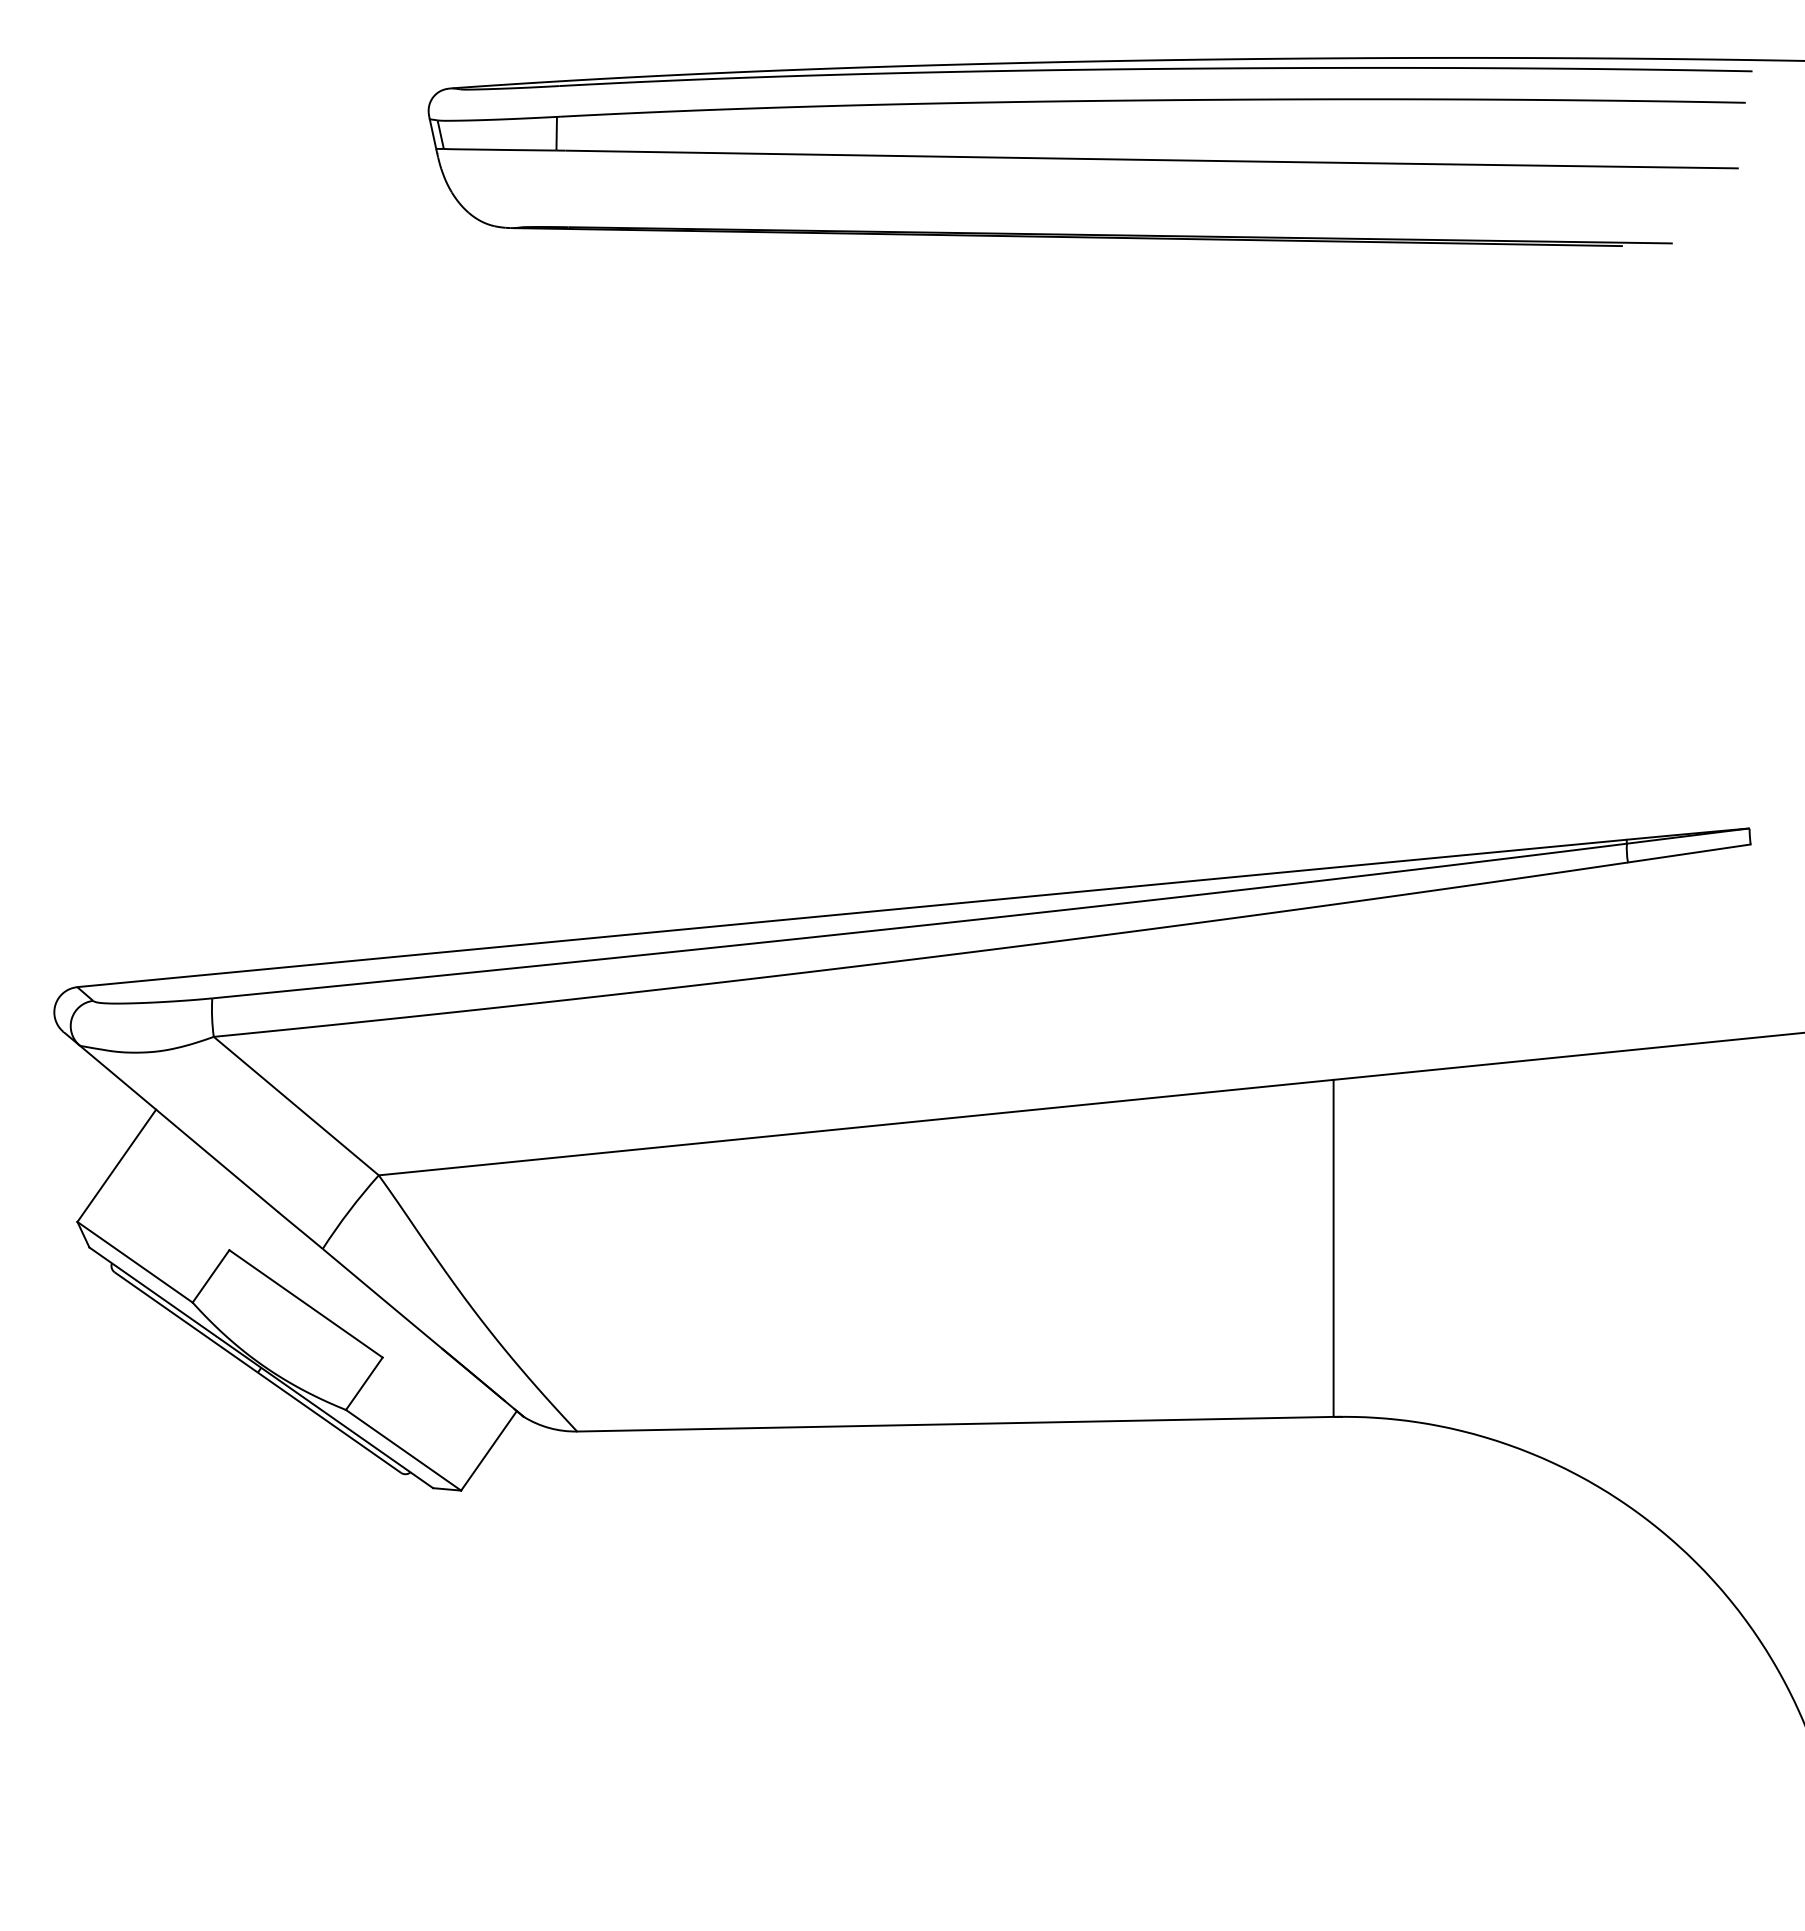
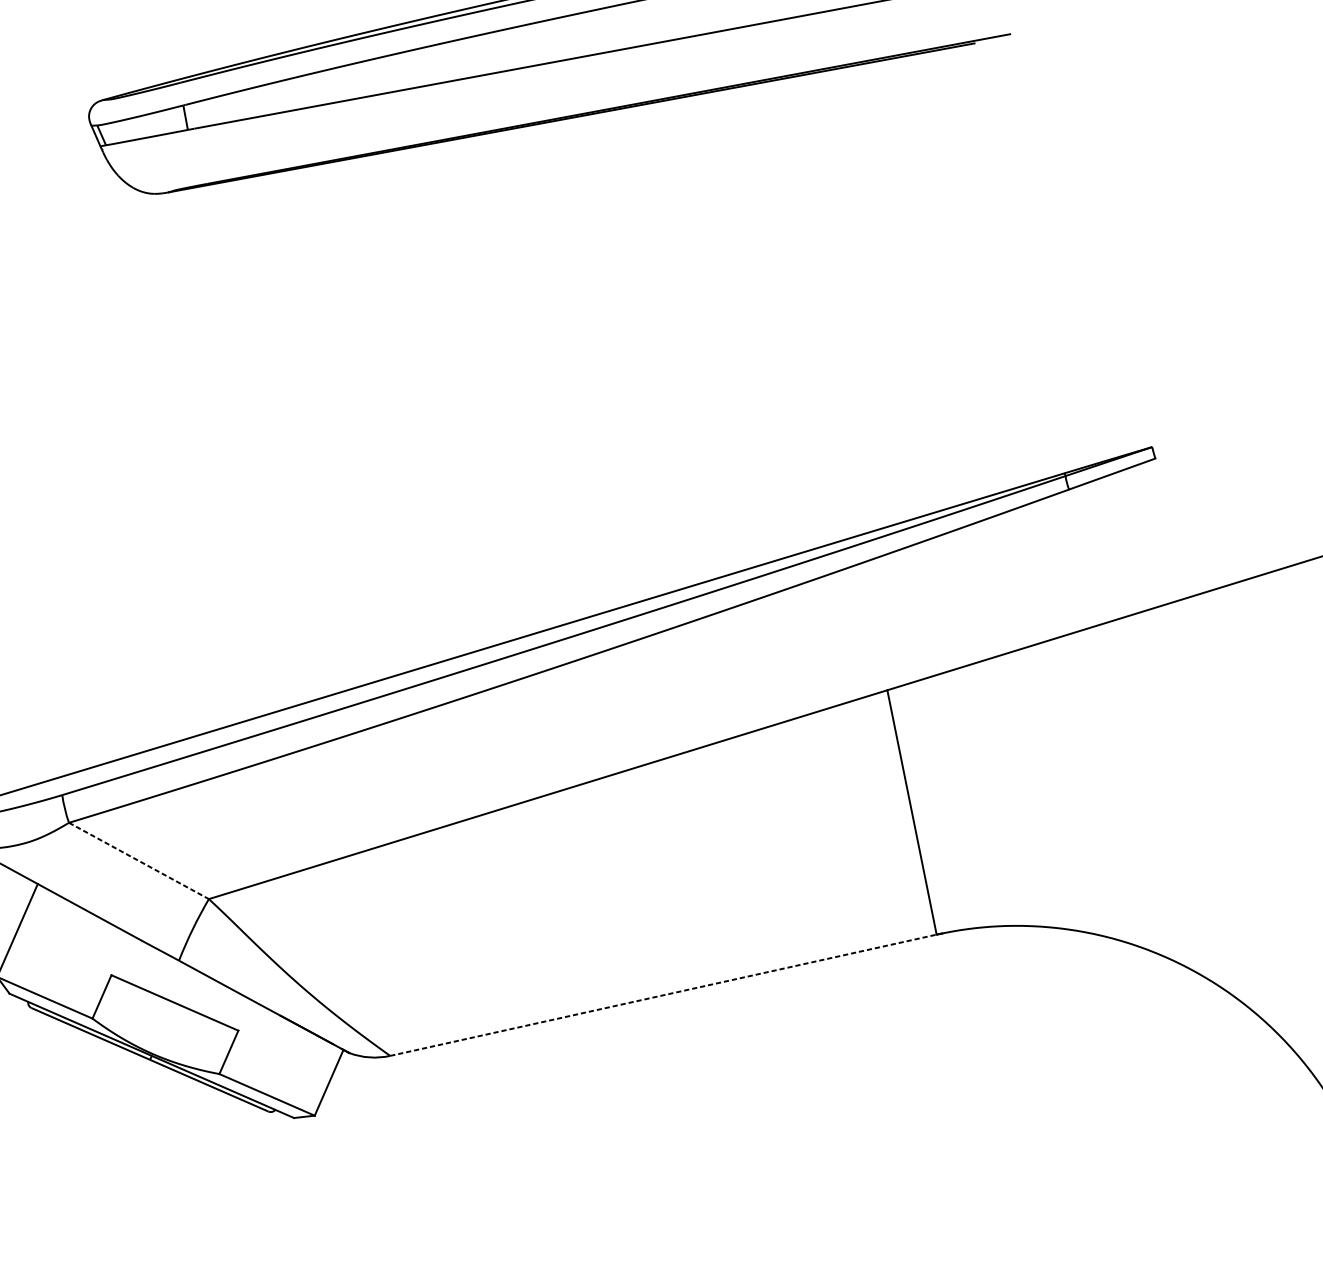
line: (296, 1106) -> (139, 861), solid -> dashed
line: (955, 1424) -> (663, 995), solid -> dashed

